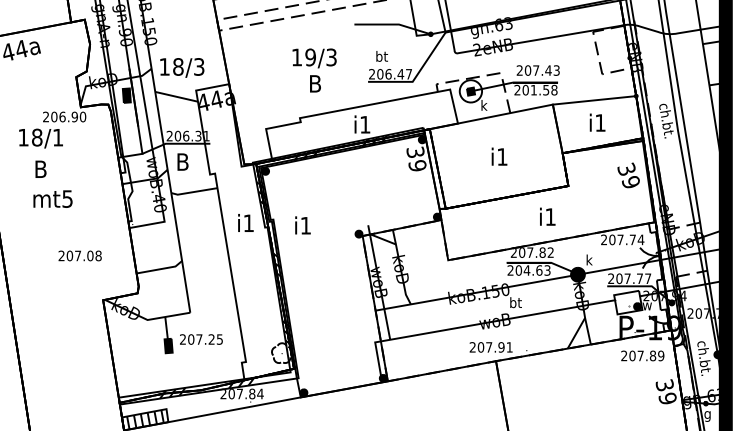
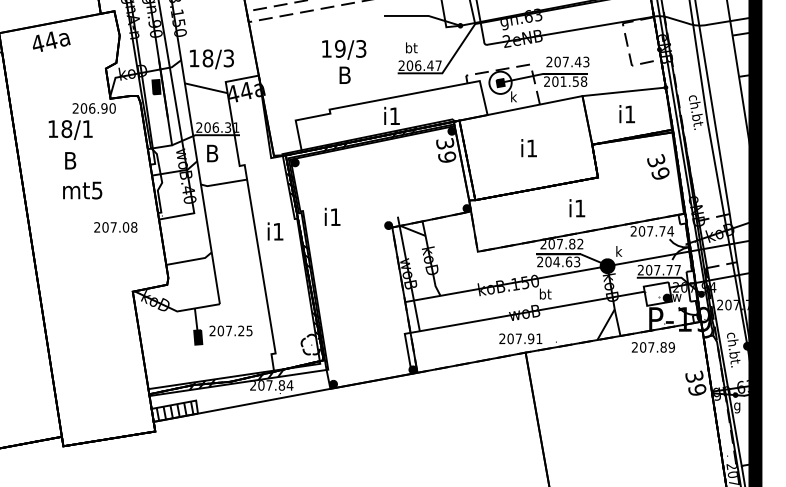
text: (245, 223) -> (275, 231), moved
text: (79, 256) -> (115, 227), moved
text: (642, 356) -> (653, 347), moved

